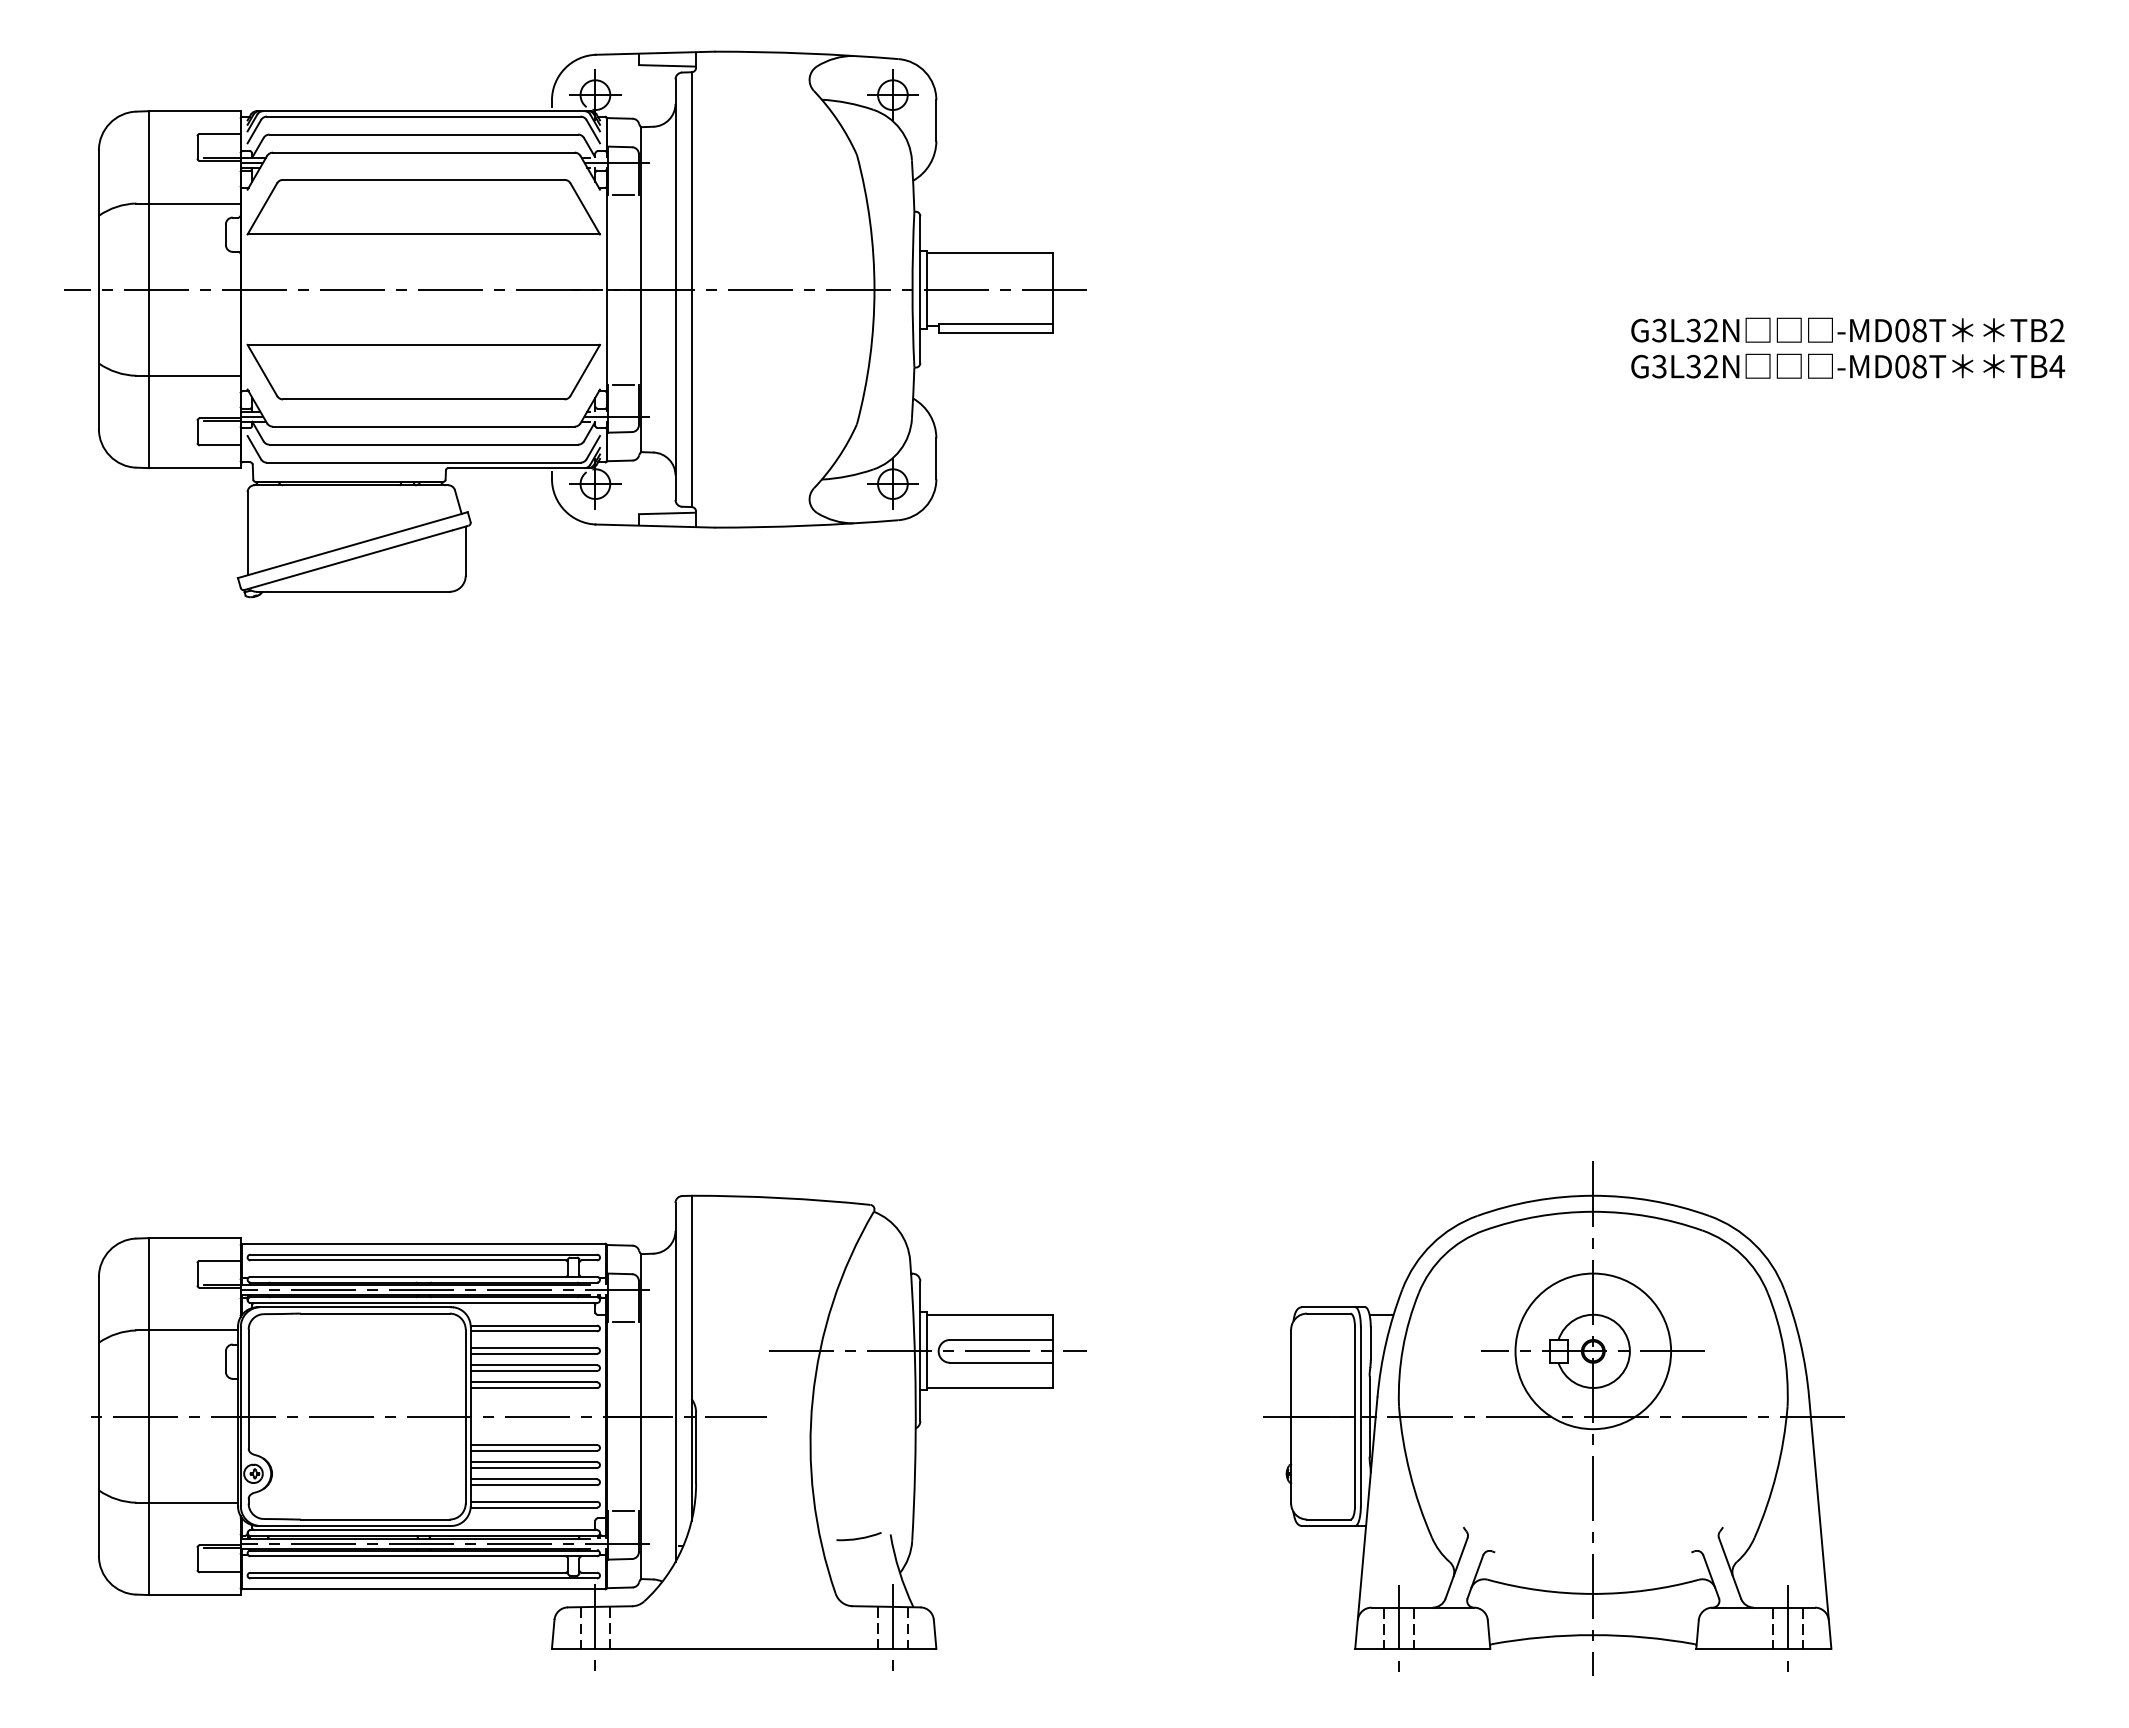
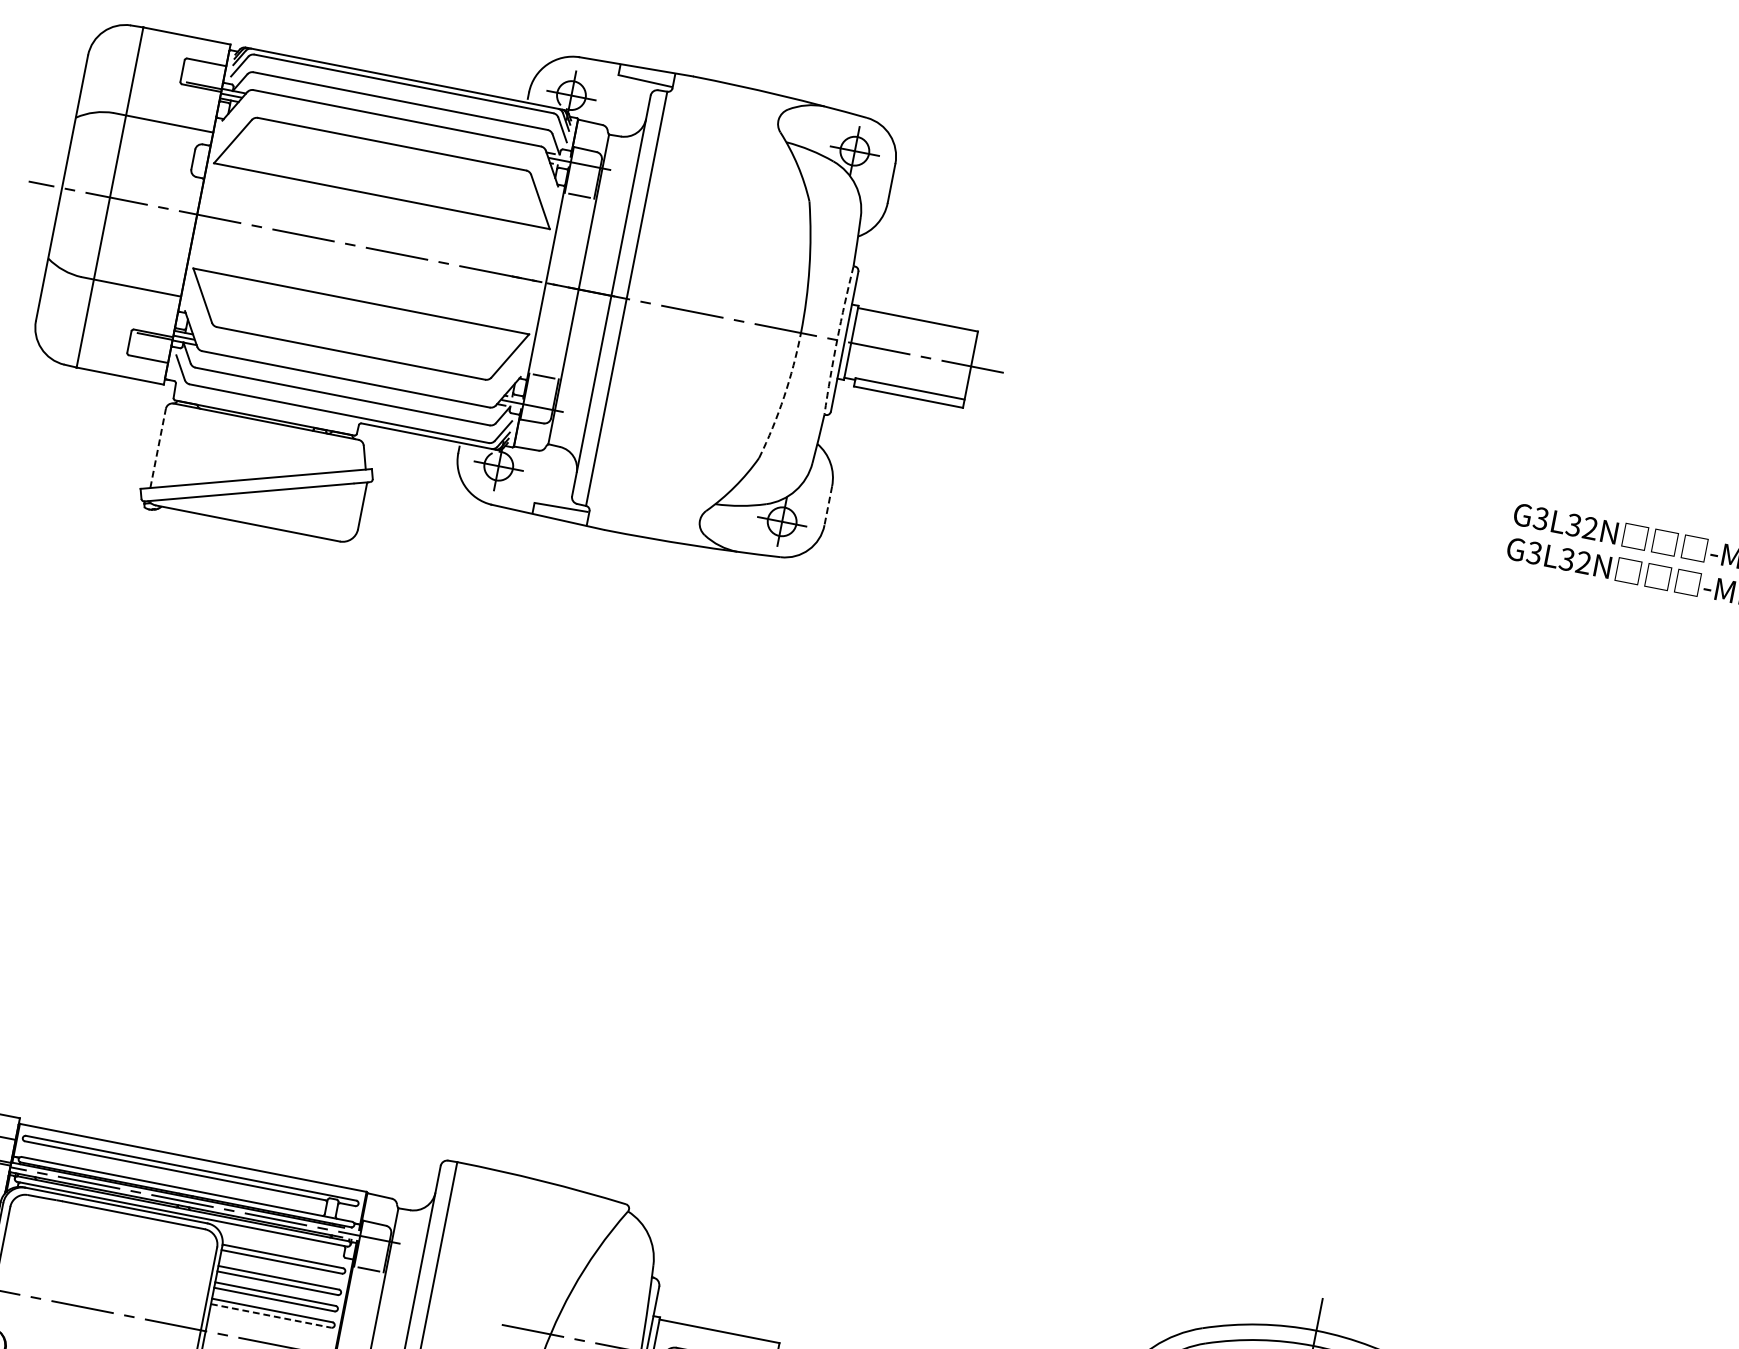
arc: (912, 289) -> (837, 340), solid -> dashed
arc: (870, 357) -> (784, 396), solid -> dashed
line: (936, 459) -> (828, 506), solid -> dashed
line: (247, 533) -> (158, 448), solid -> dashed
line: (534, 1388) -> (271, 1316), solid -> dashed

